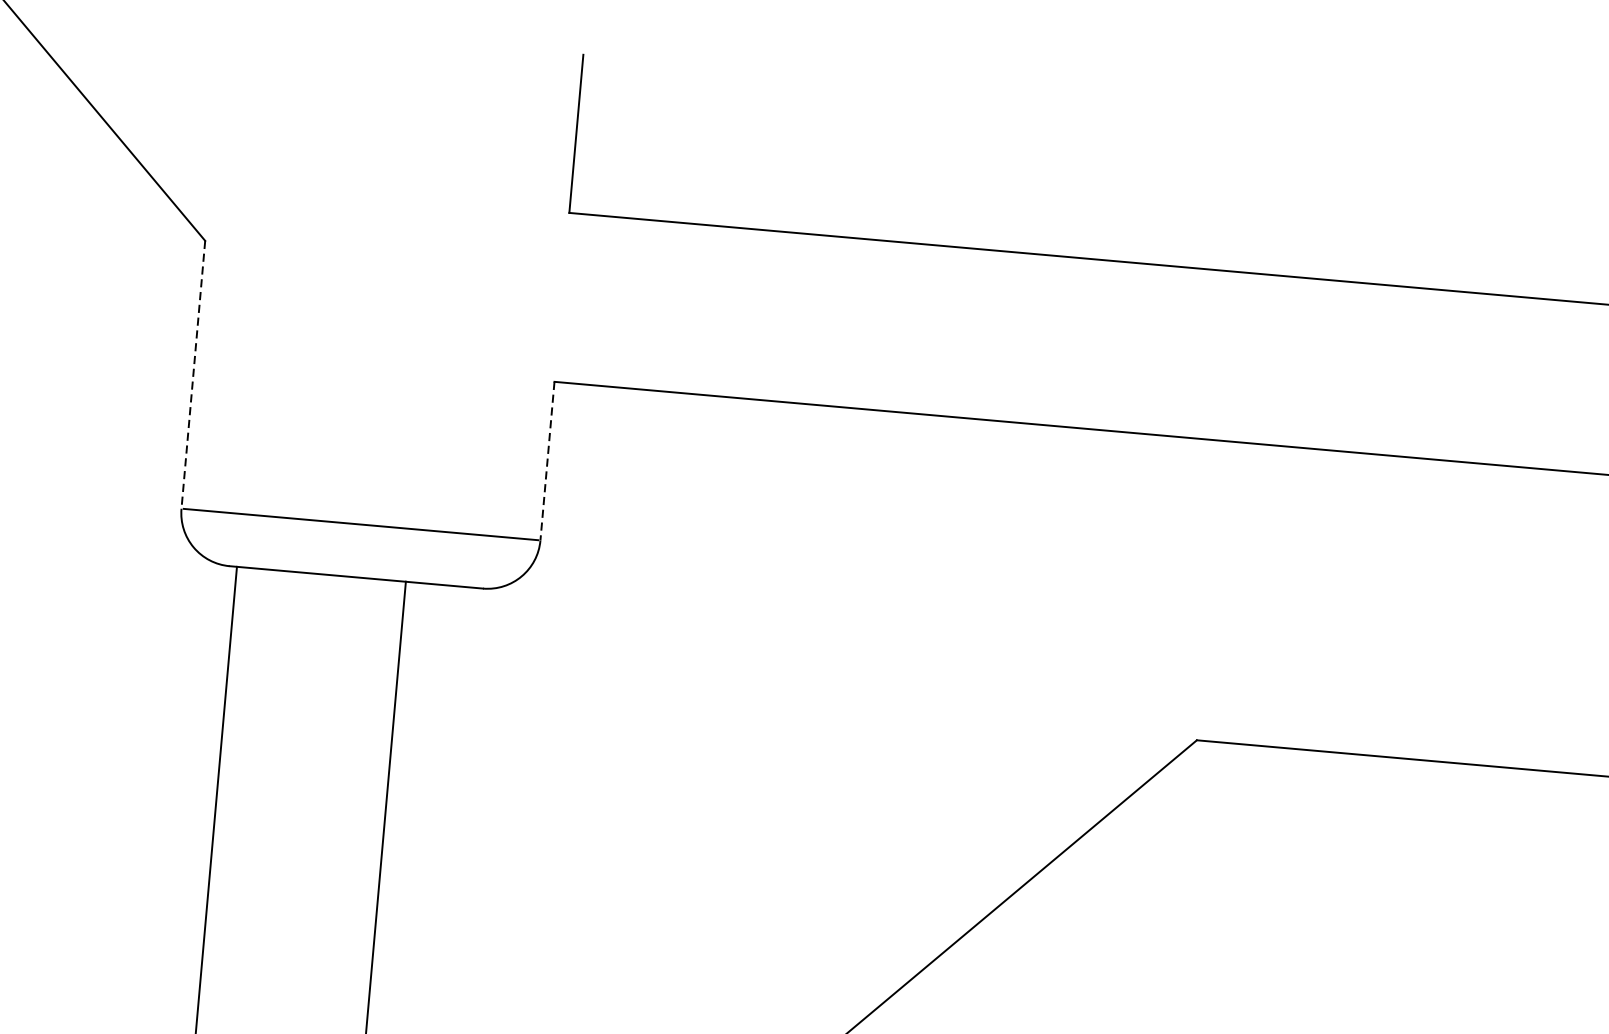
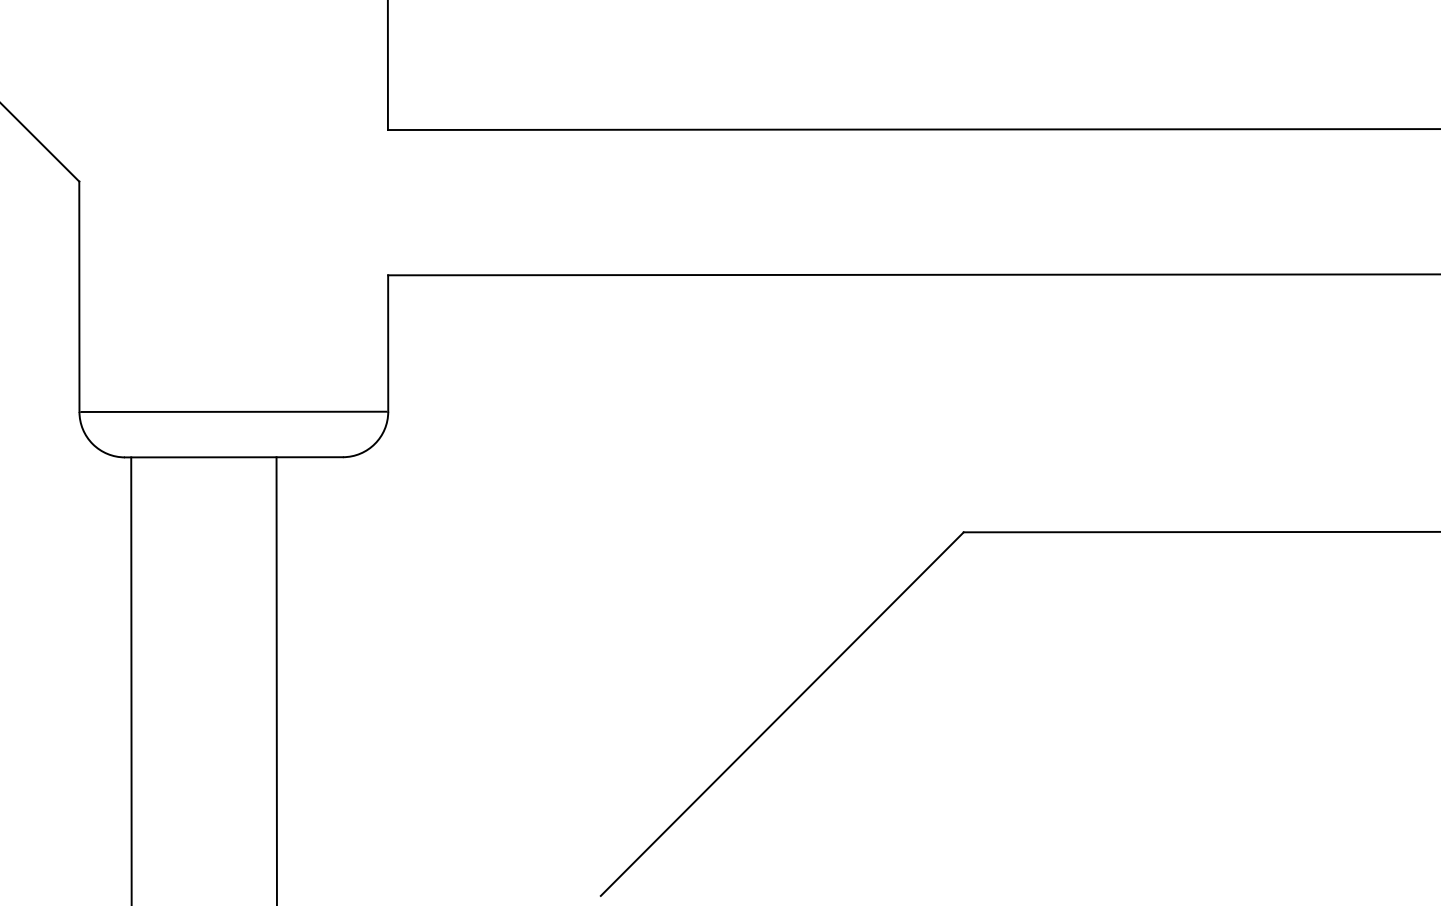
line: (193, 375) -> (79, 297), dashed -> solid
line: (547, 462) -> (388, 344), dashed -> solid

